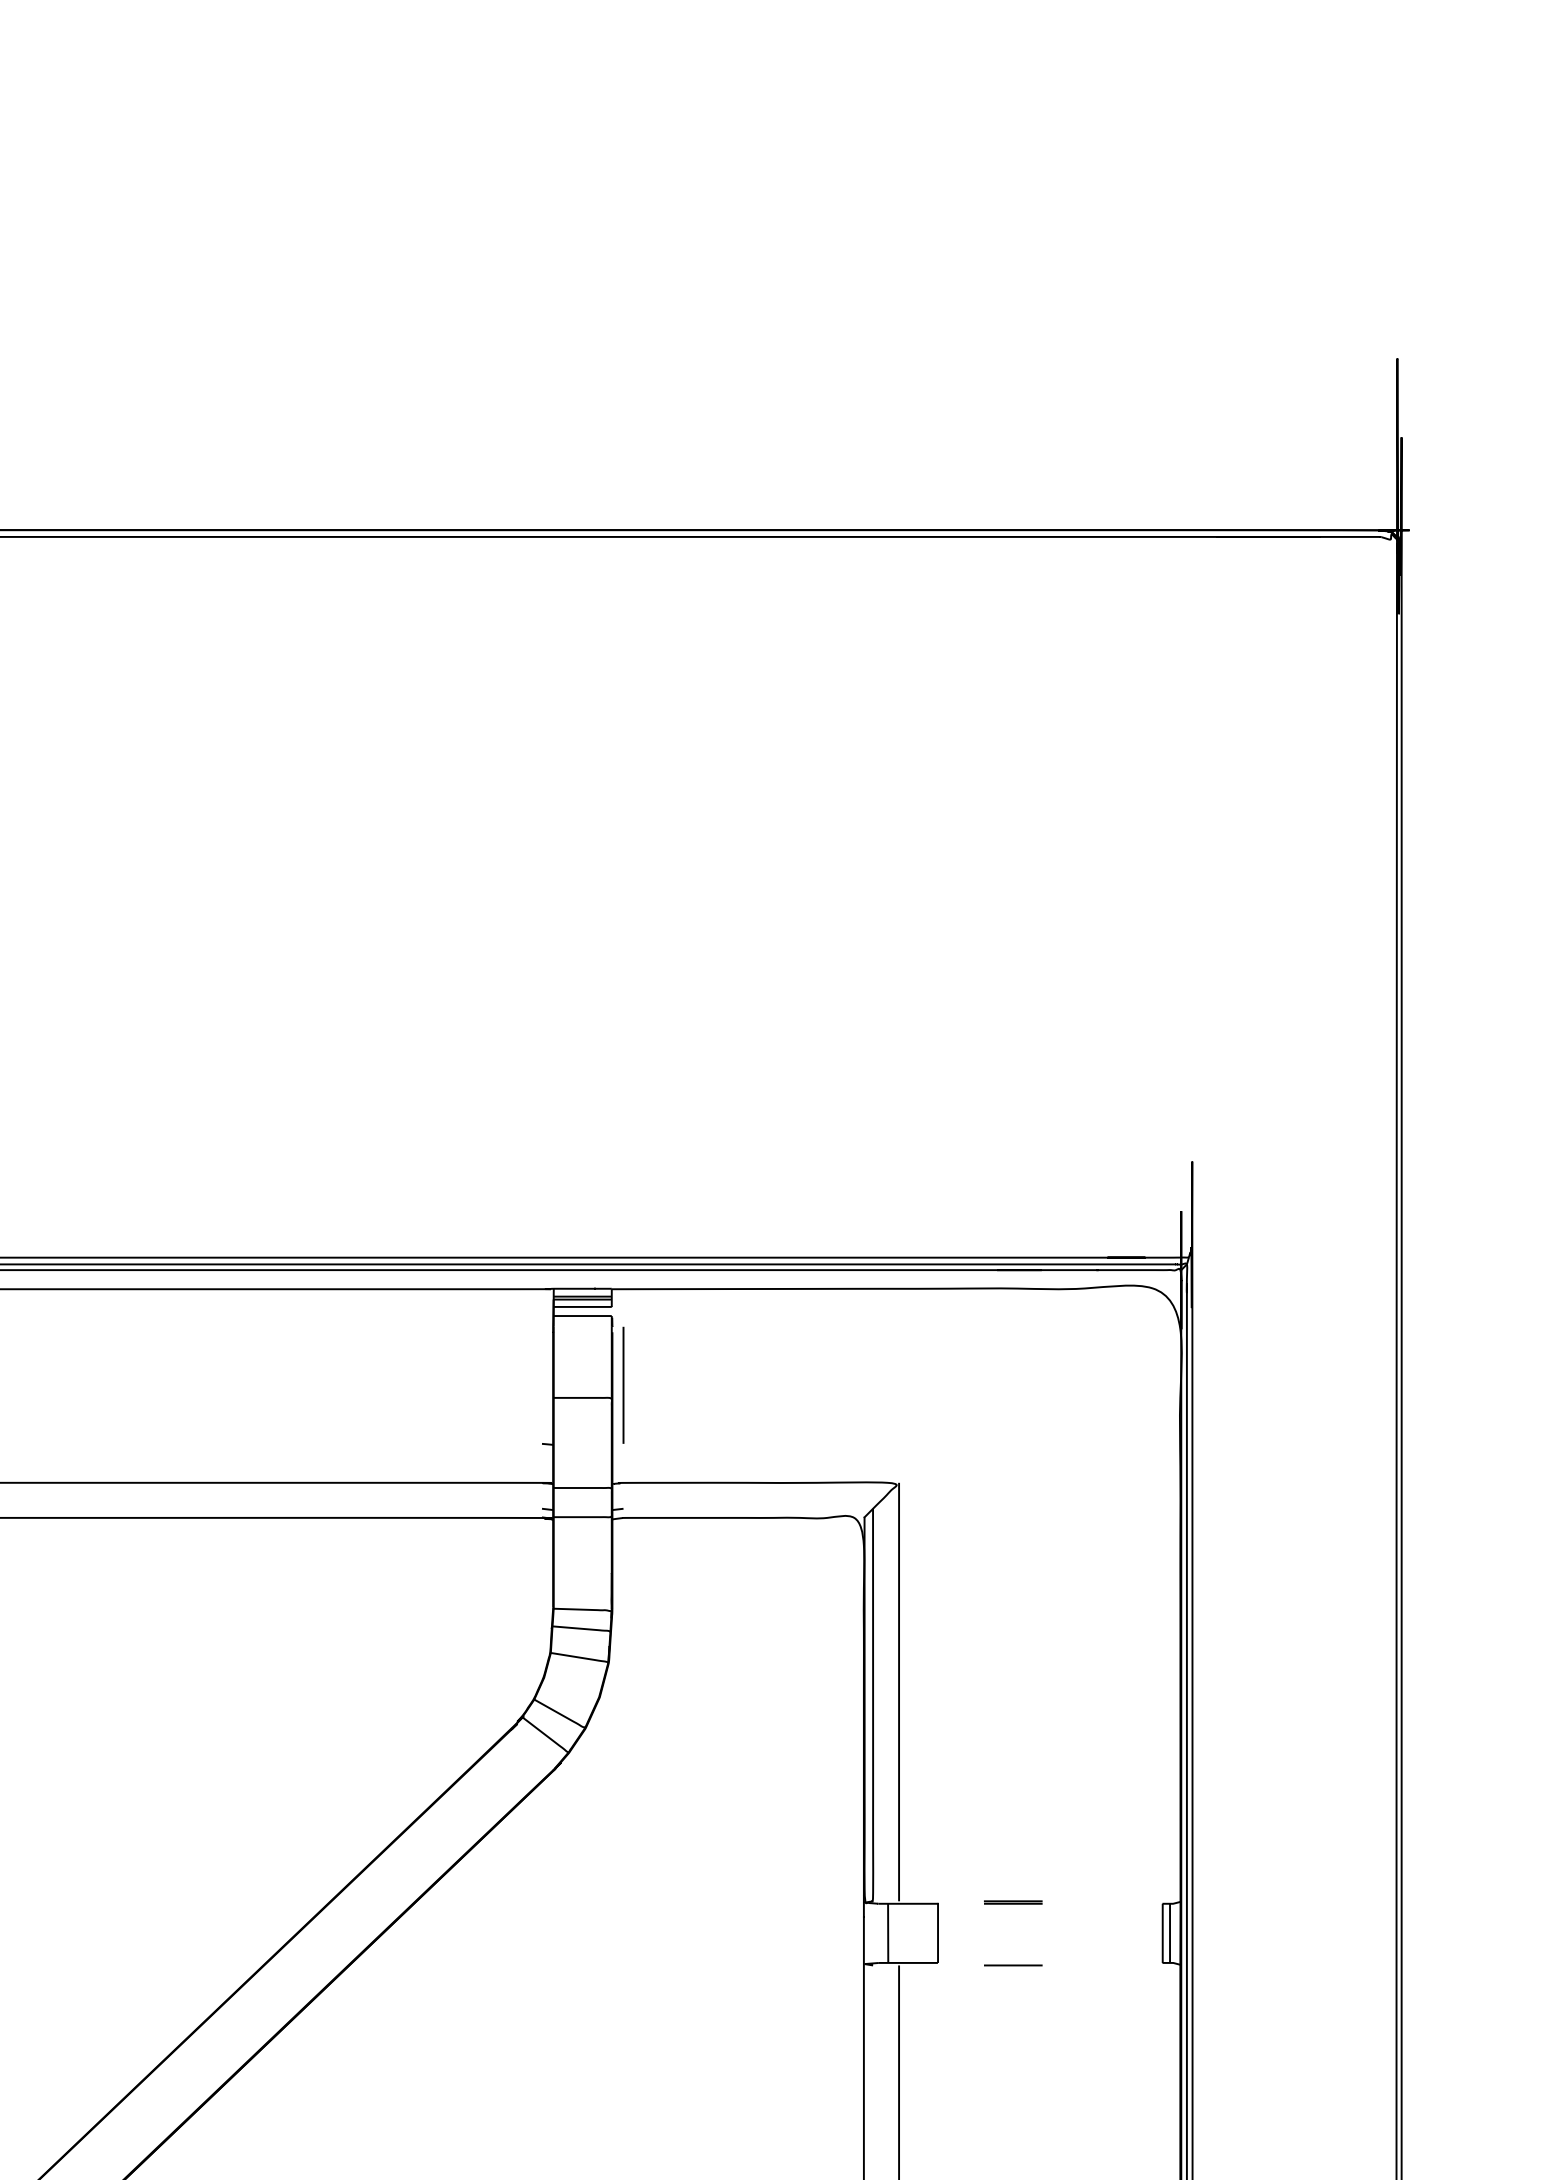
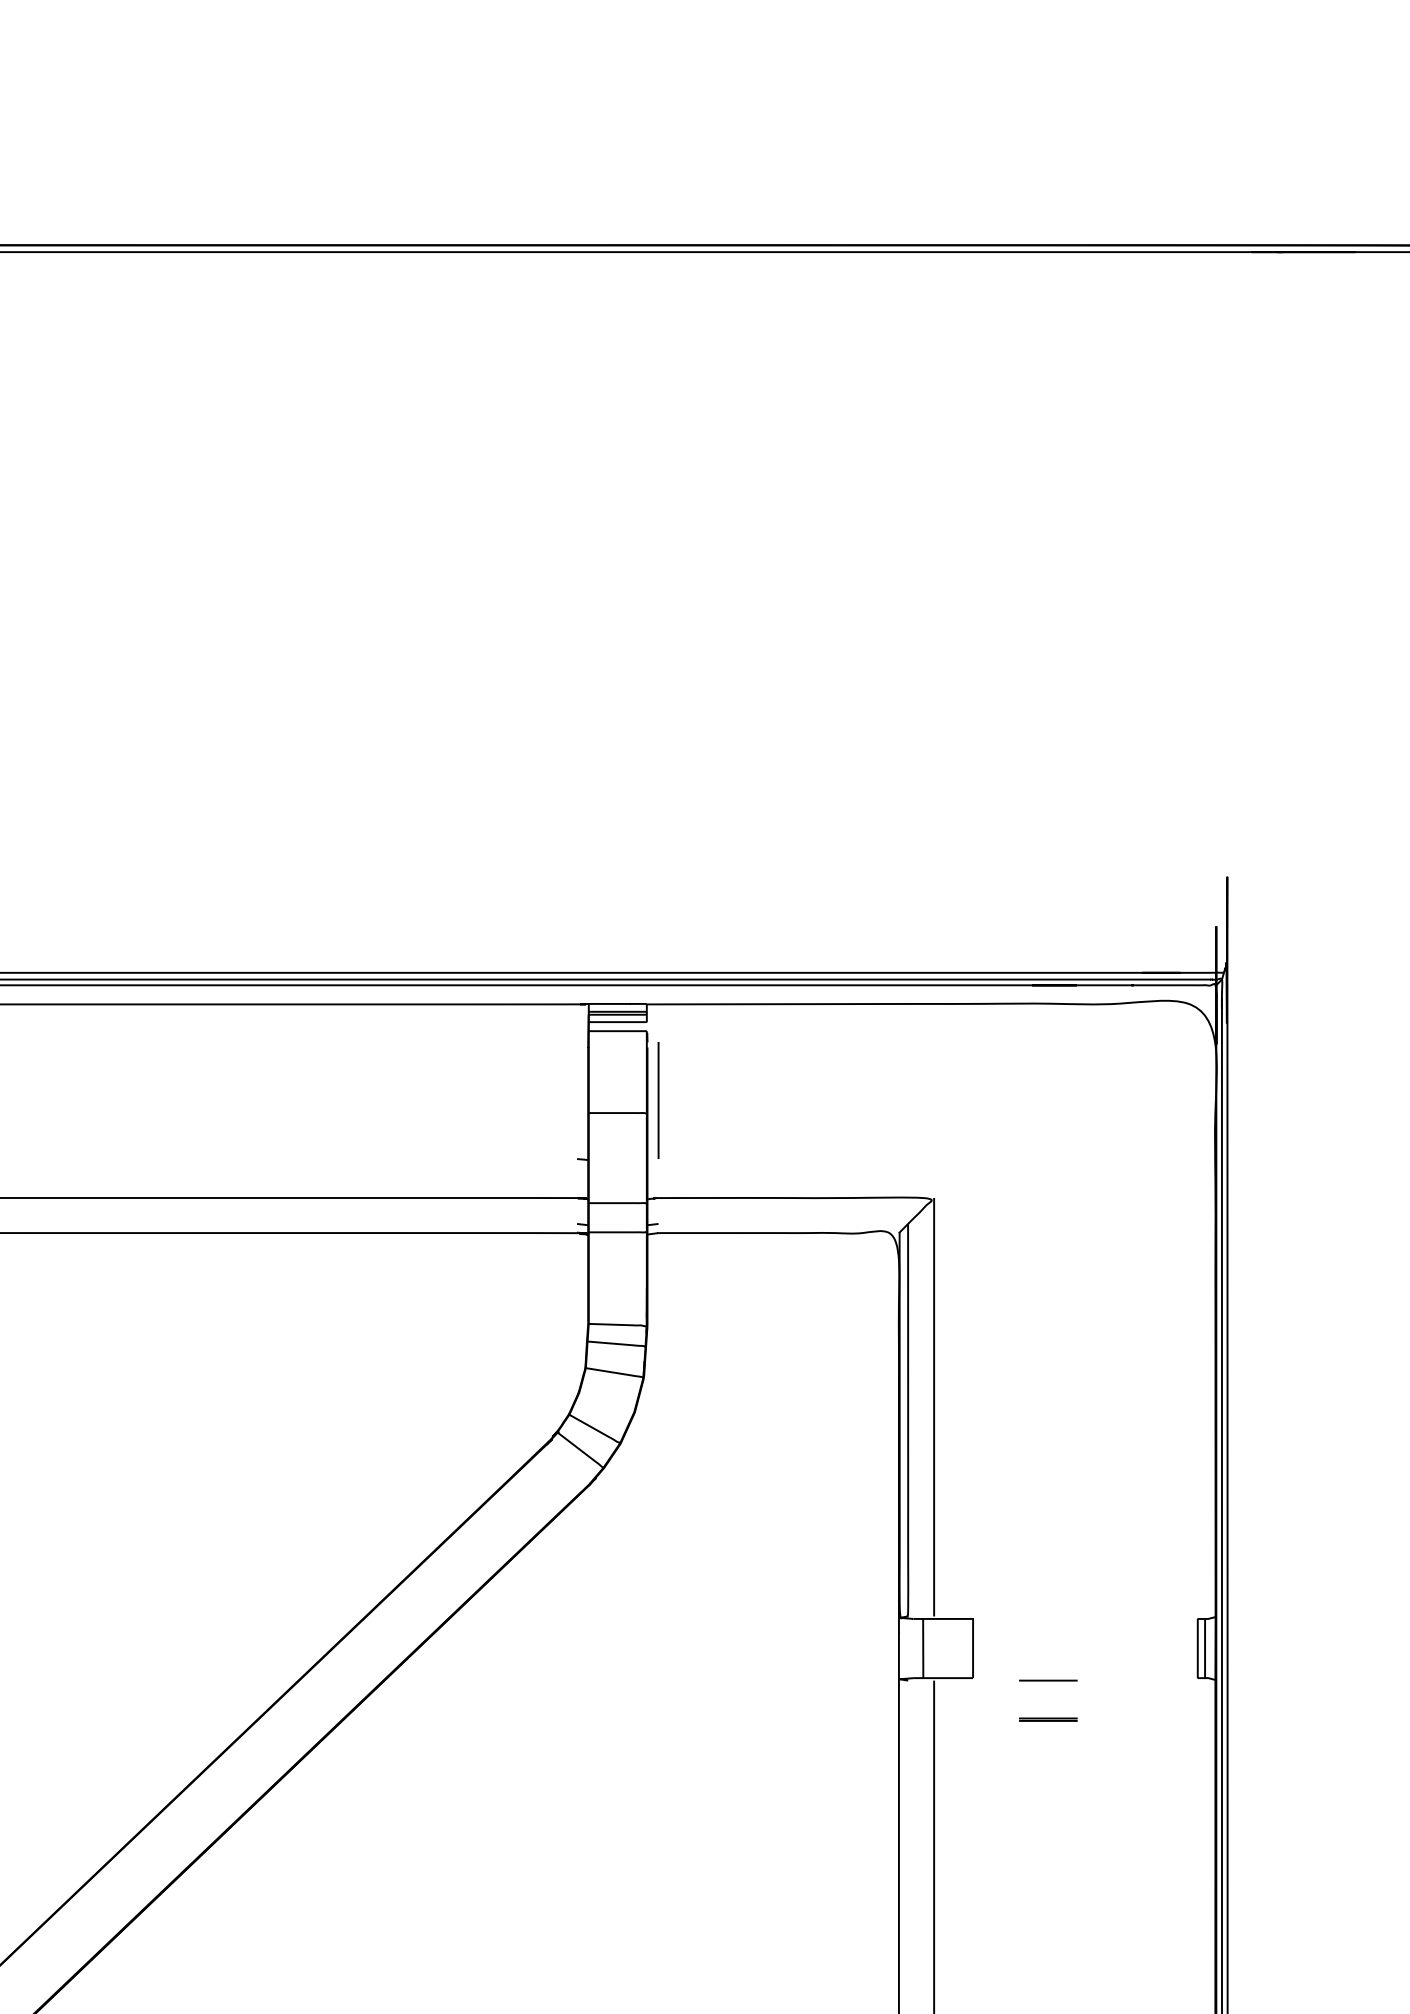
line: (1013, 1902) -> (1048, 1719), moved

